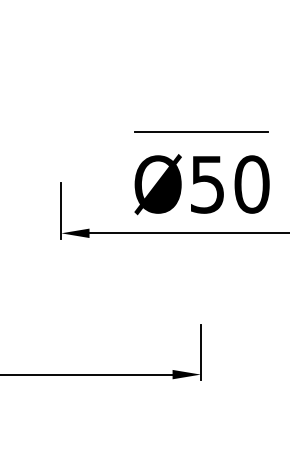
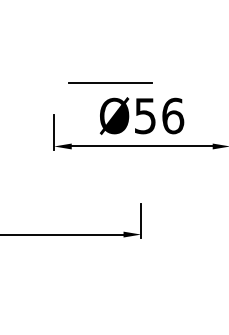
line: (201, 130) -> (110, 82), moved
text: (252, 183) -> (173, 115), Ø50 -> Ø56

